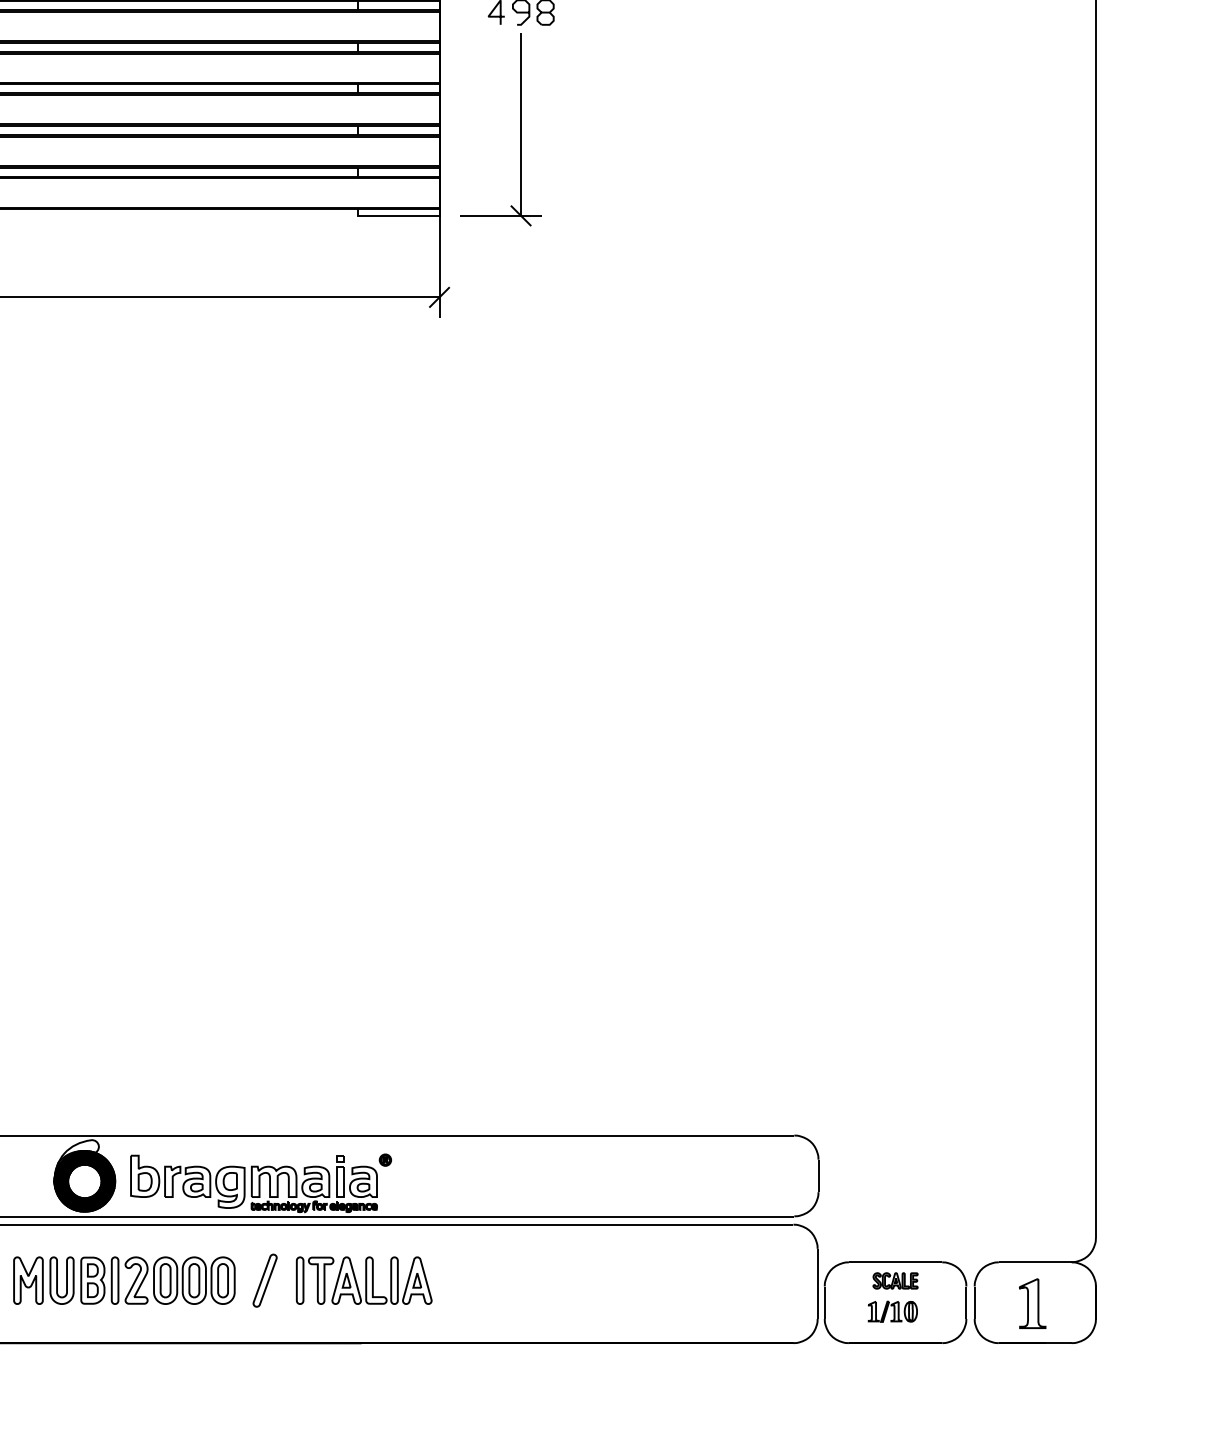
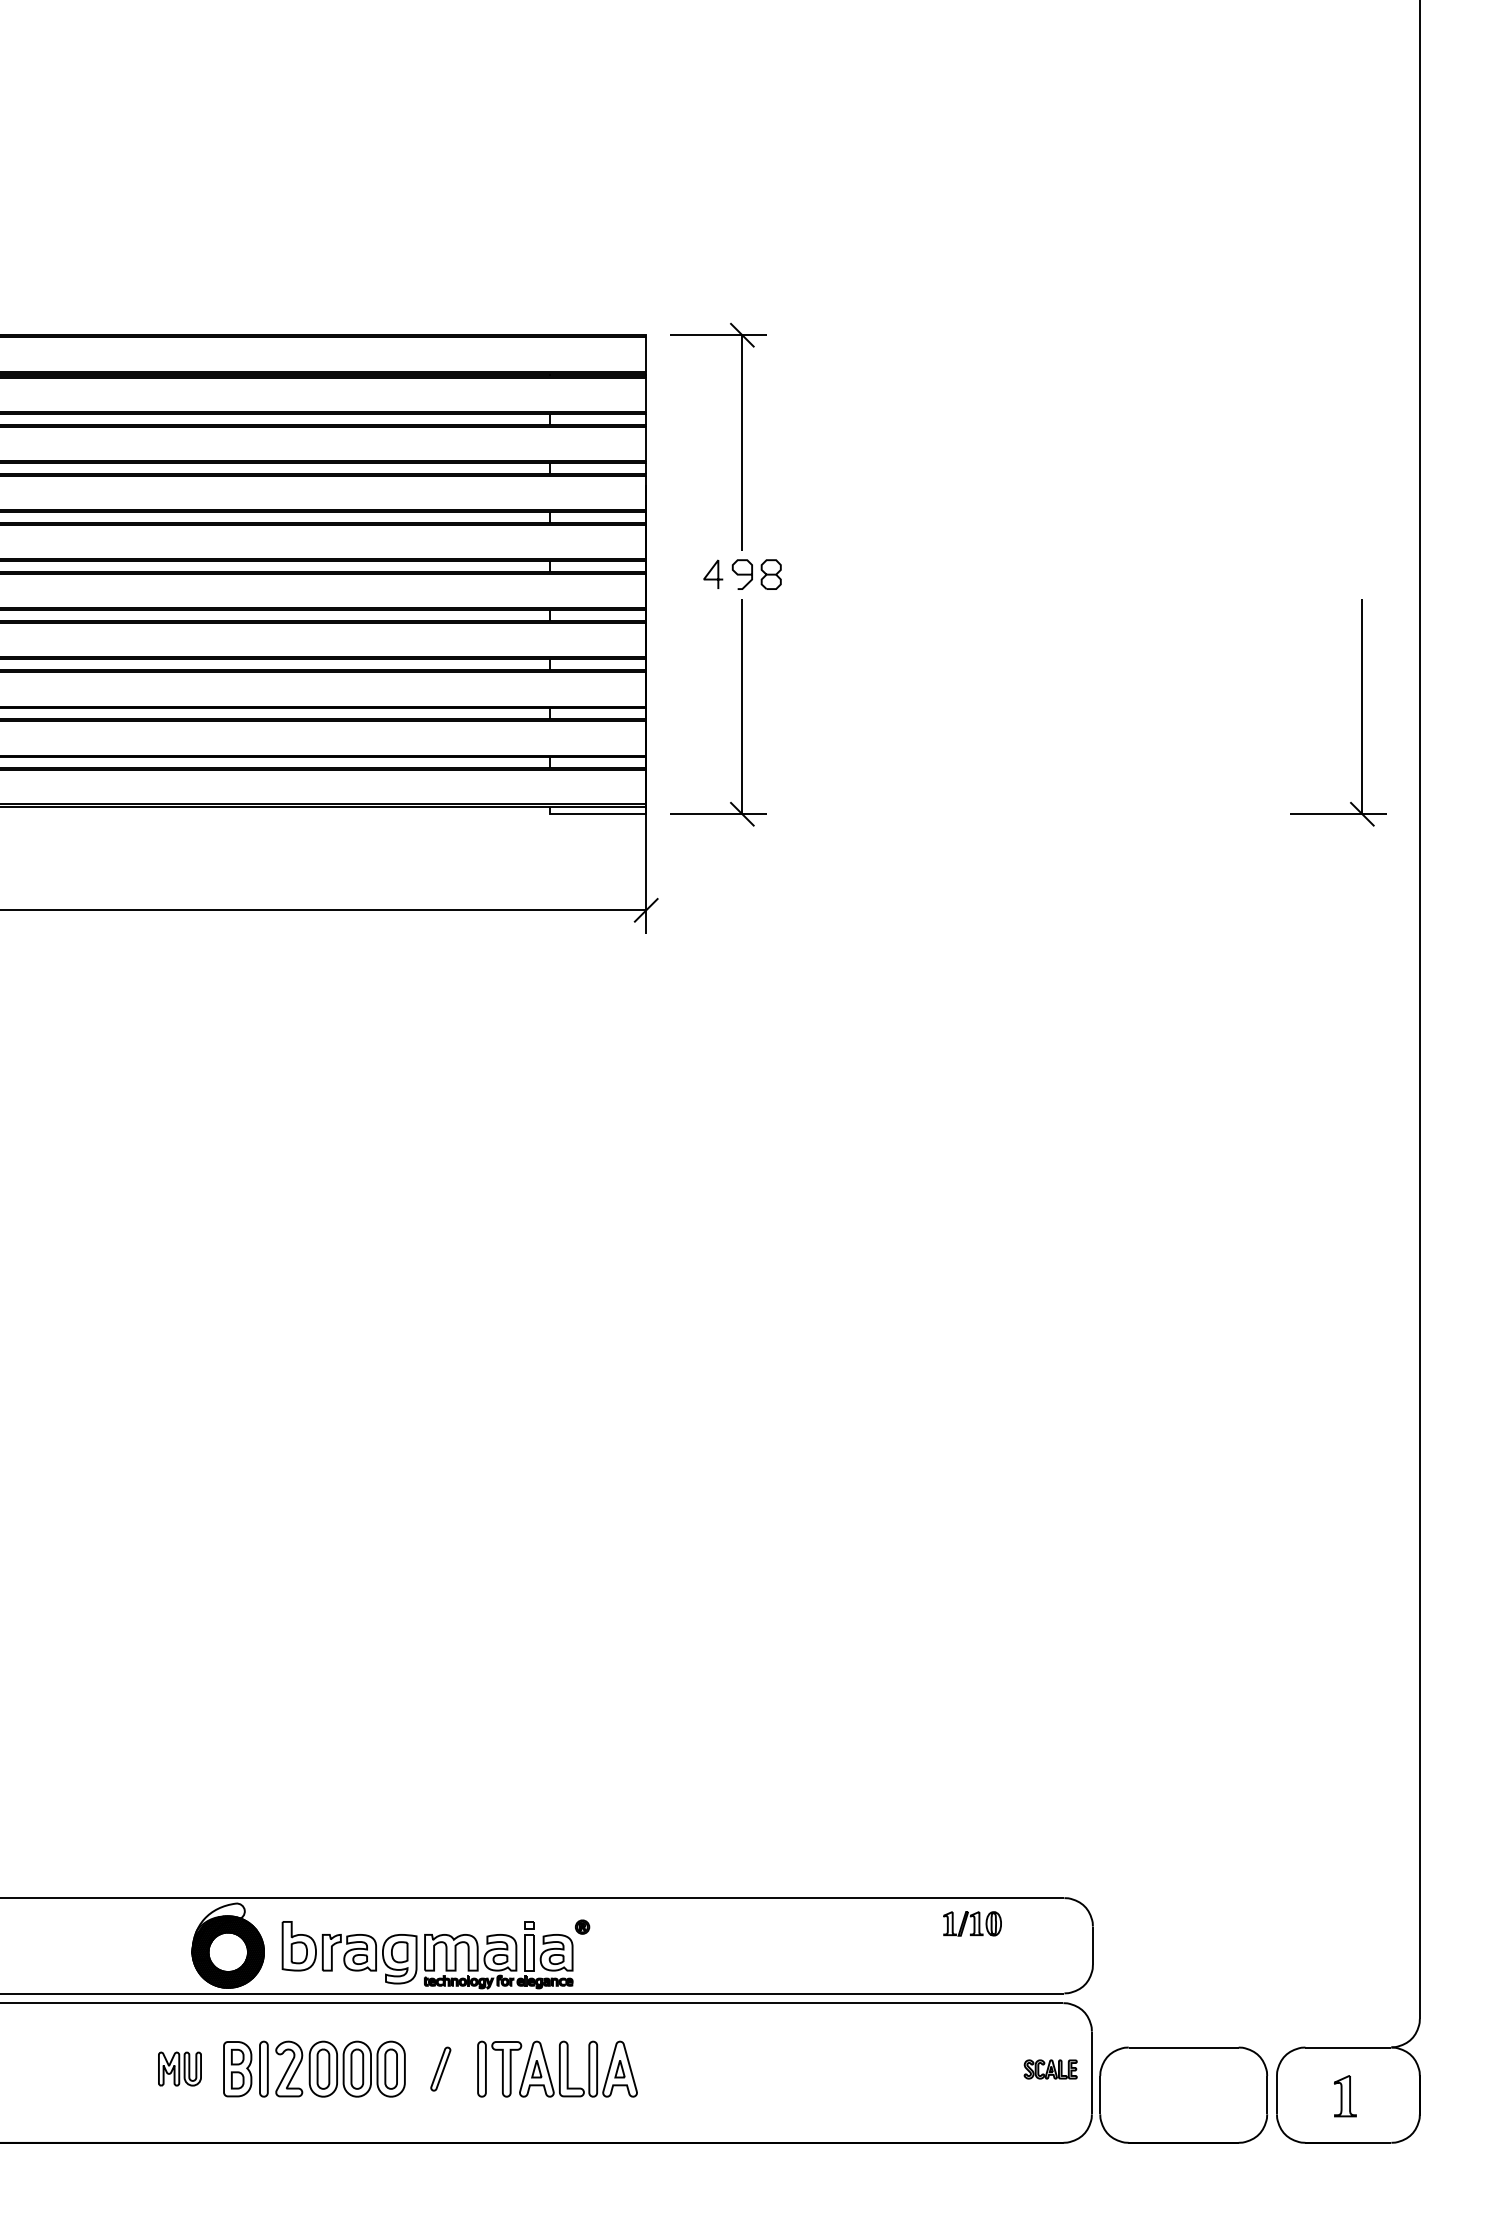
part: (1046, 129) -> (1361, 712), added
part: (43, 1280) -> (179, 2068), size x0.6
part: (264, 1280) -> (440, 2068), size x0.7
part: (895, 1280) -> (1050, 2069), moved
part: (1032, 1303) -> (1345, 2095), size x0.7
part: (892, 1311) -> (972, 1923), moved

